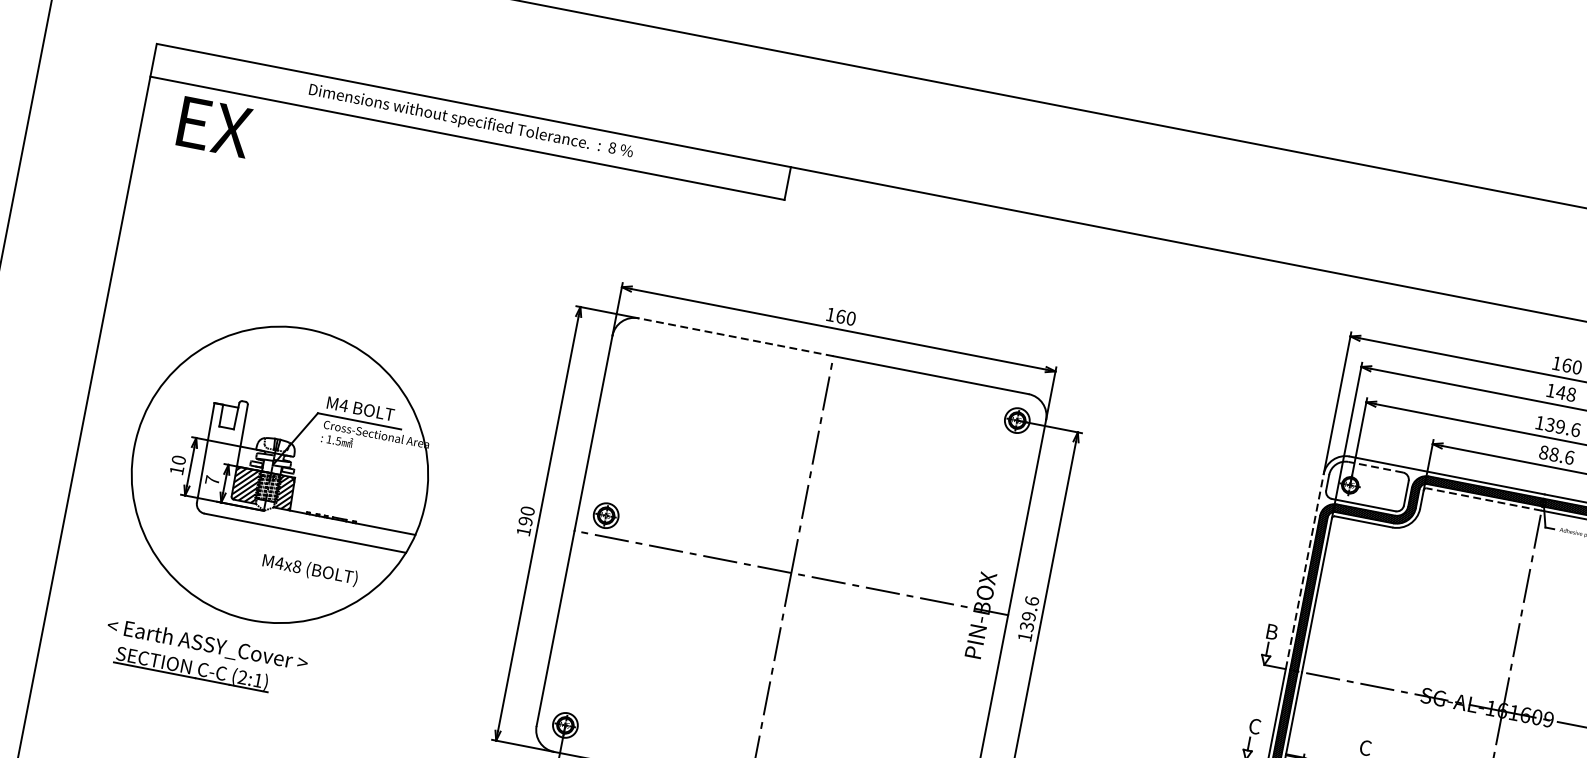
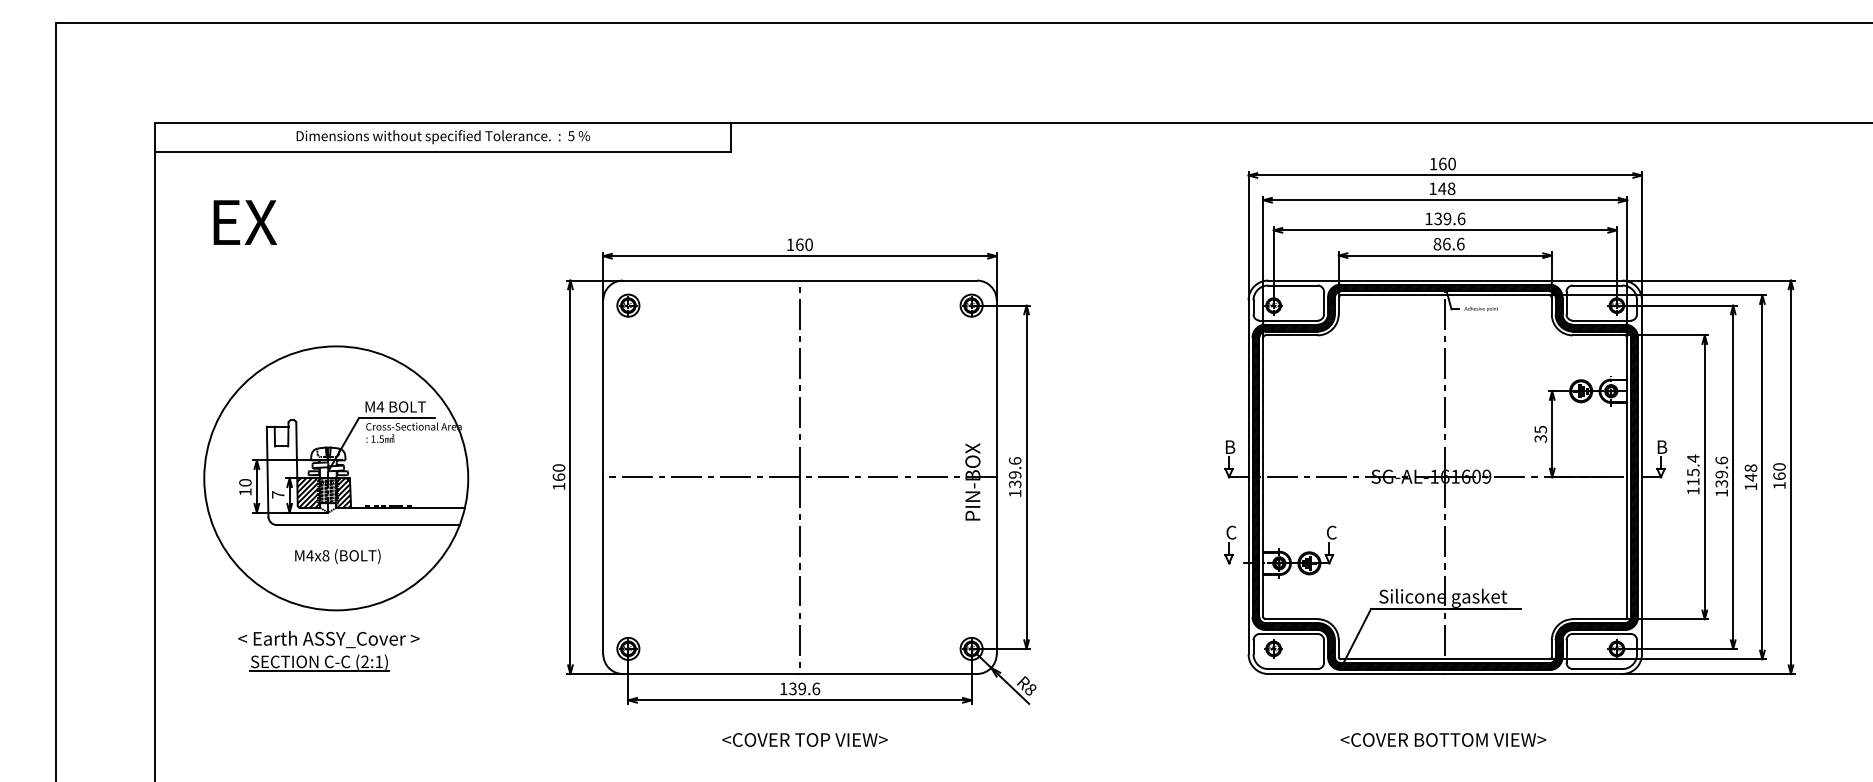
text: (215, 127) -> (245, 222), moved
text: (612, 147) -> (571, 135), 8 -> 5
line: (735, 337) -> (711, 280), dashed -> solid
text: (1553, 454) -> (1446, 244), 88.6 -> 86.6
line: (1375, 467) -> (1292, 285), dashed -> solid
line: (1483, 499) -> (1392, 295), dashed -> solid
part: (606, 515) -> (628, 305), moved
text: (525, 521) -> (558, 477), 190 -> 160
text: (309, 570) -> (337, 556), moved
line: (1304, 571) -> (1248, 388), dashed -> solid
part: (204, 658) -> (328, 651), moved

